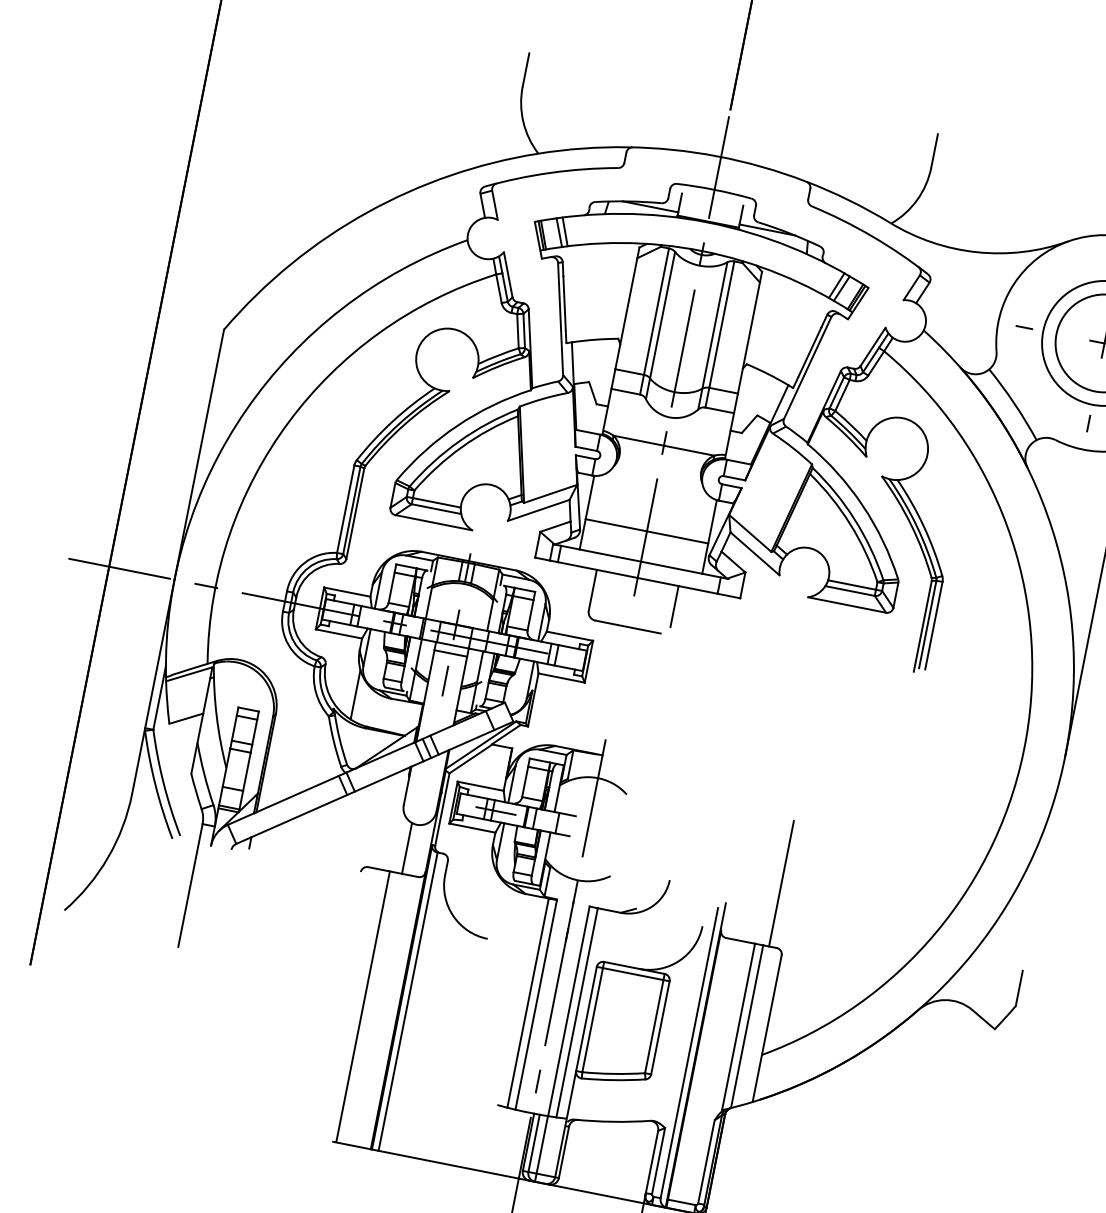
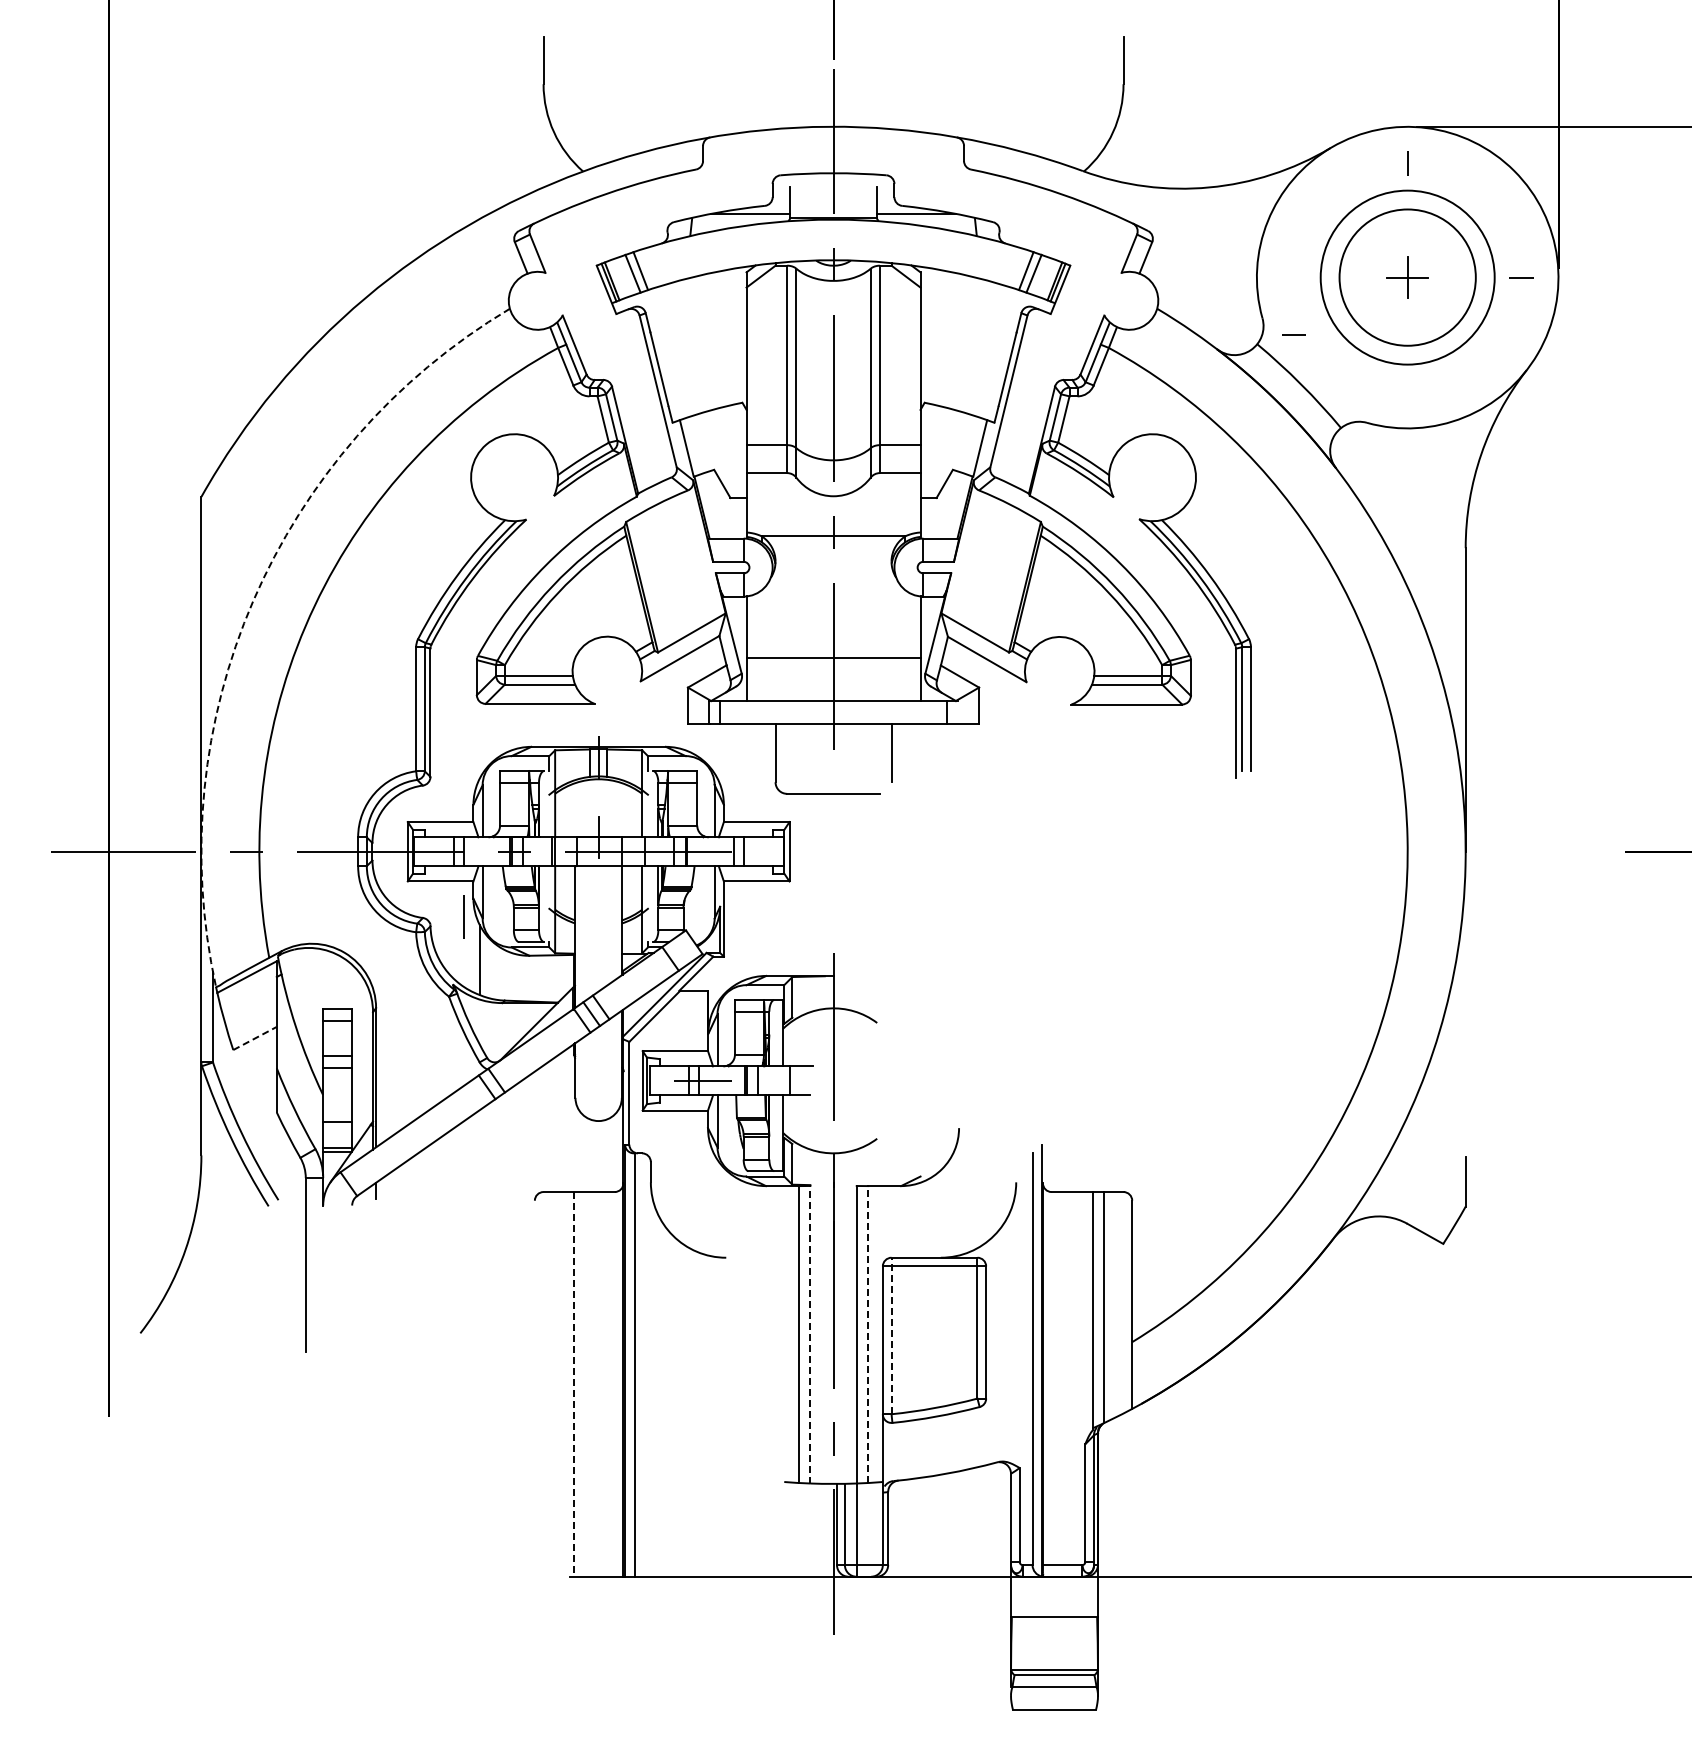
line: (1024, 327) -> (1293, 334), moved
arc: (246, 409) -> (253, 600), solid -> dashed
line: (1088, 423) -> (1407, 391), removed
line: (450, 653) -> (598, 877), removed
line: (445, 680) -> (463, 916), moved
line: (186, 718) -> (255, 1038), solid -> dashed
line: (407, 848) -> (591, 1155), removed
line: (781, 884) -> (1112, 1103), removed
line: (536, 1004) -> (810, 1334), solid -> dashed
line: (363, 1006) -> (574, 1383), solid -> dashed
line: (577, 1012) -> (868, 1334), solid -> dashed
line: (593, 1016) -> (891, 1335), solid -> dashed

